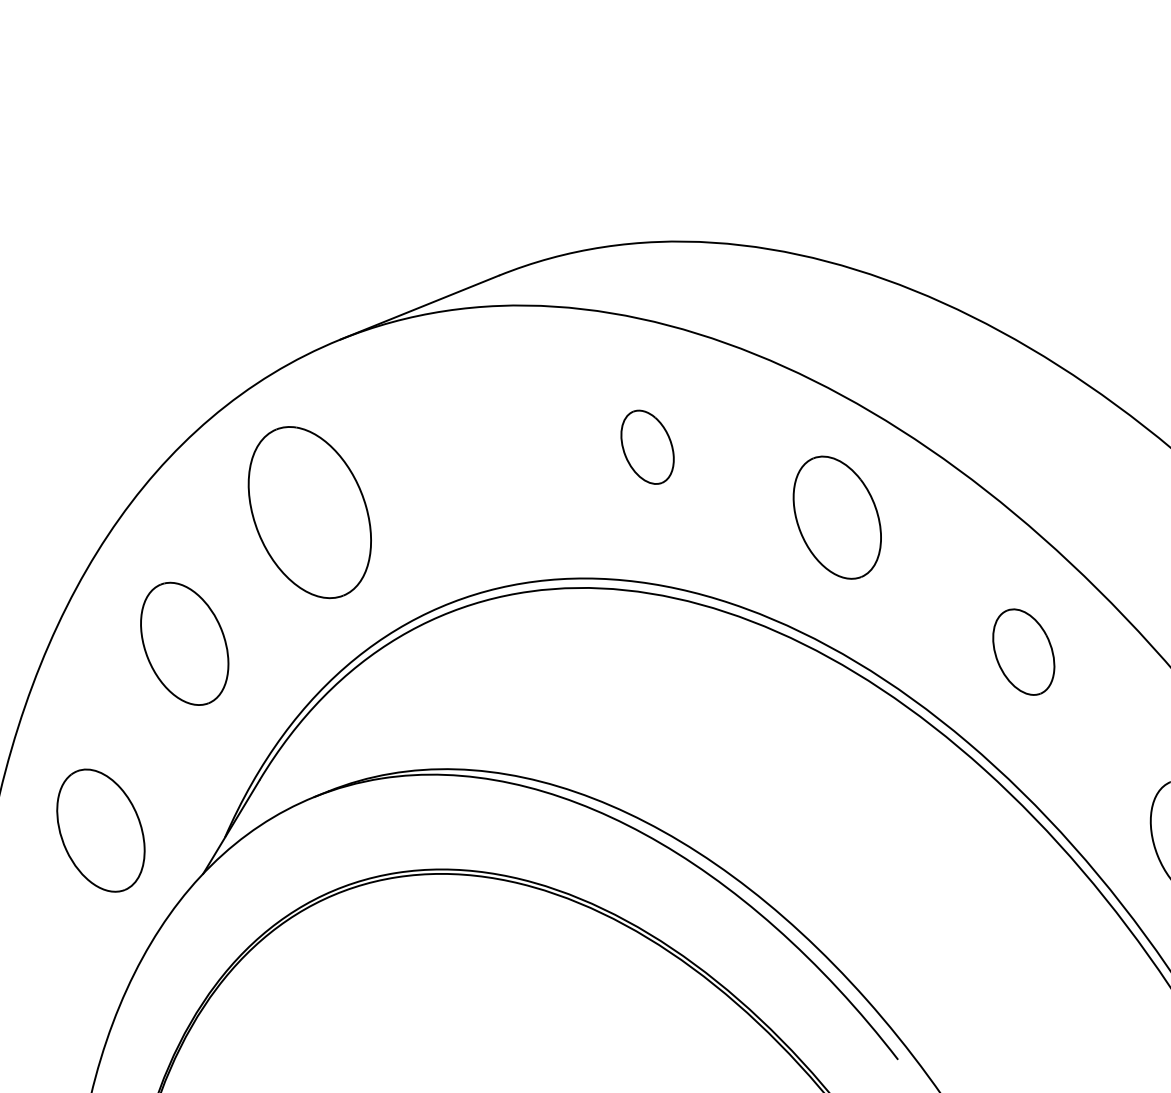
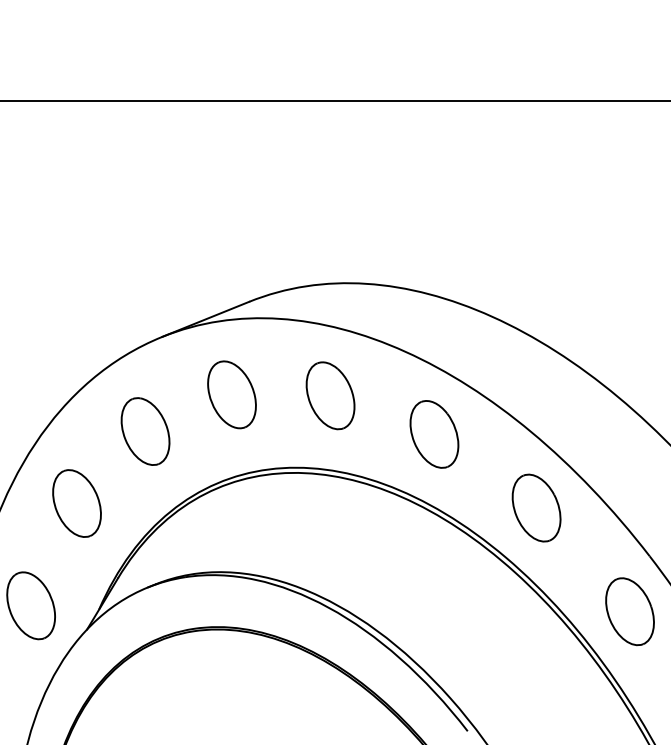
part: (466, 444) -> (231, 394), added
part: (647, 446) -> (330, 395), size x1.67
part: (309, 512) -> (145, 431), size x0.71
part: (1023, 651) -> (536, 507), size x1.43

